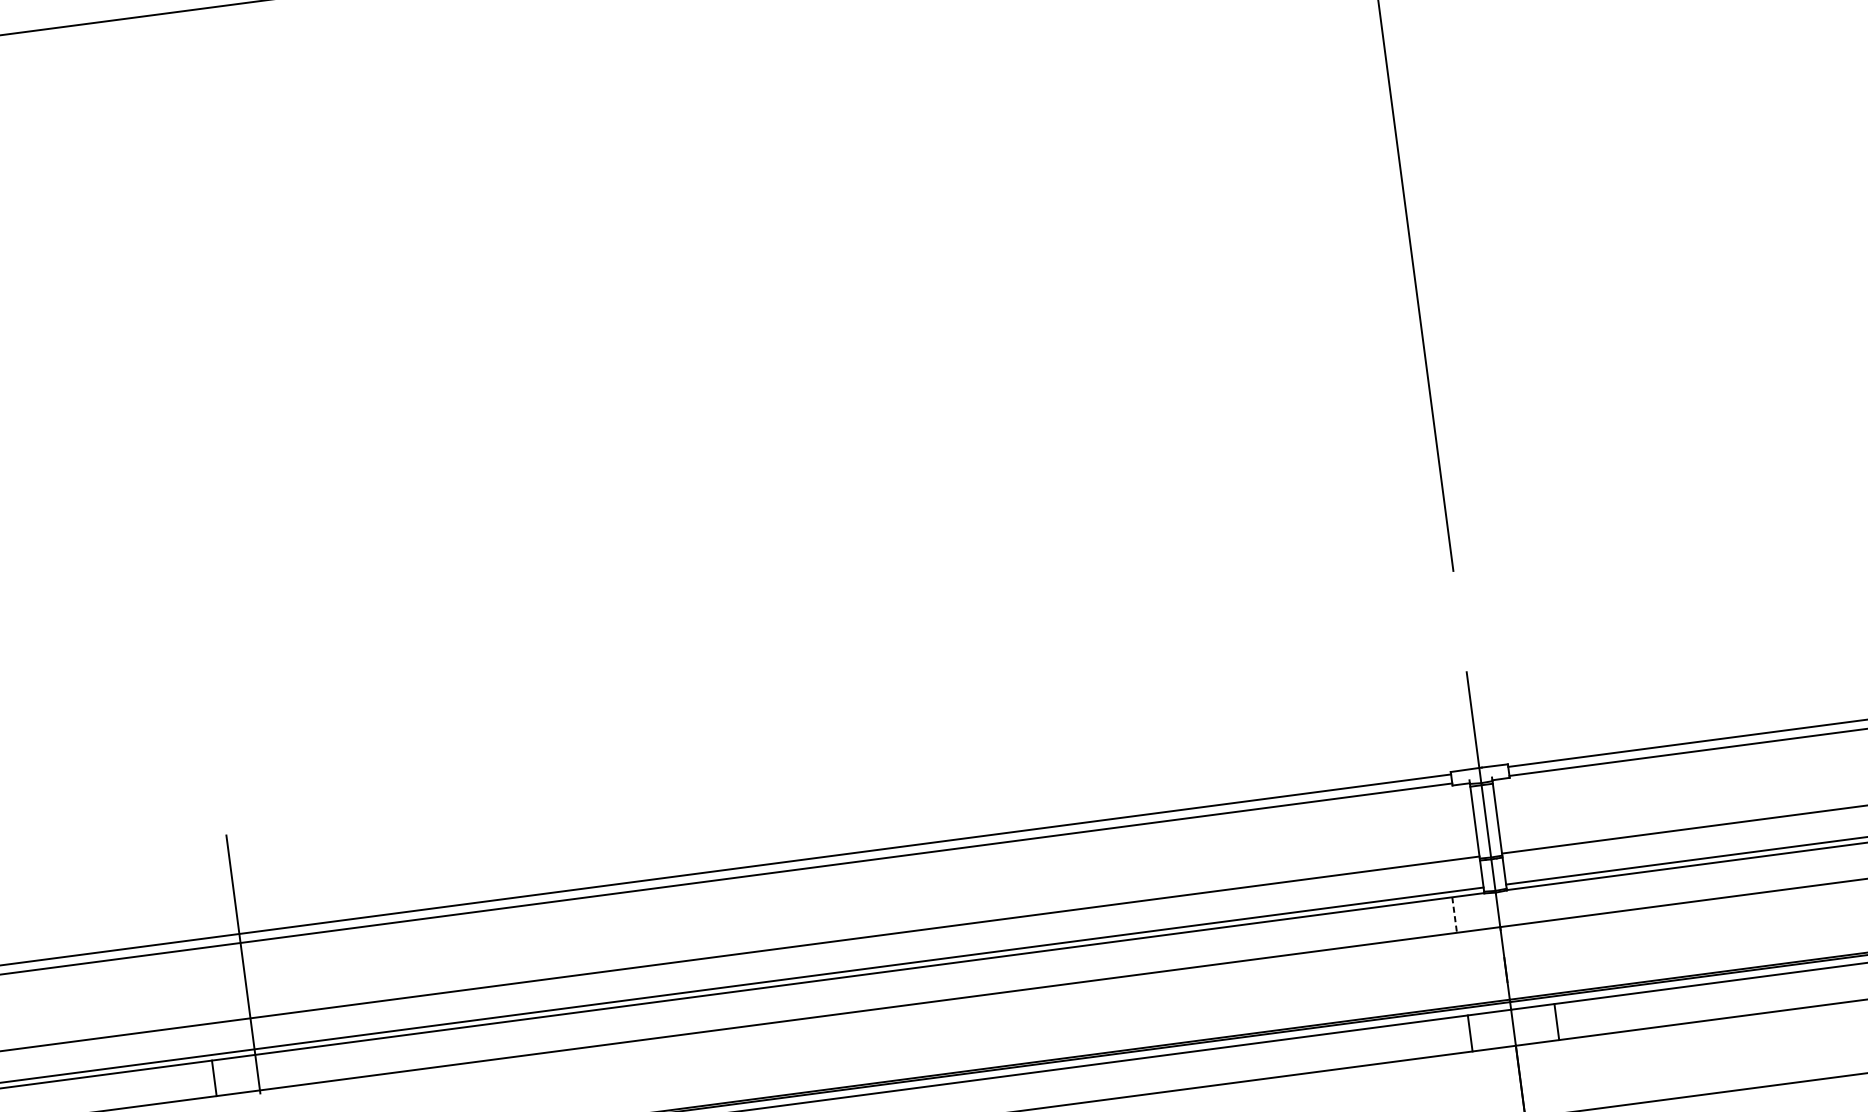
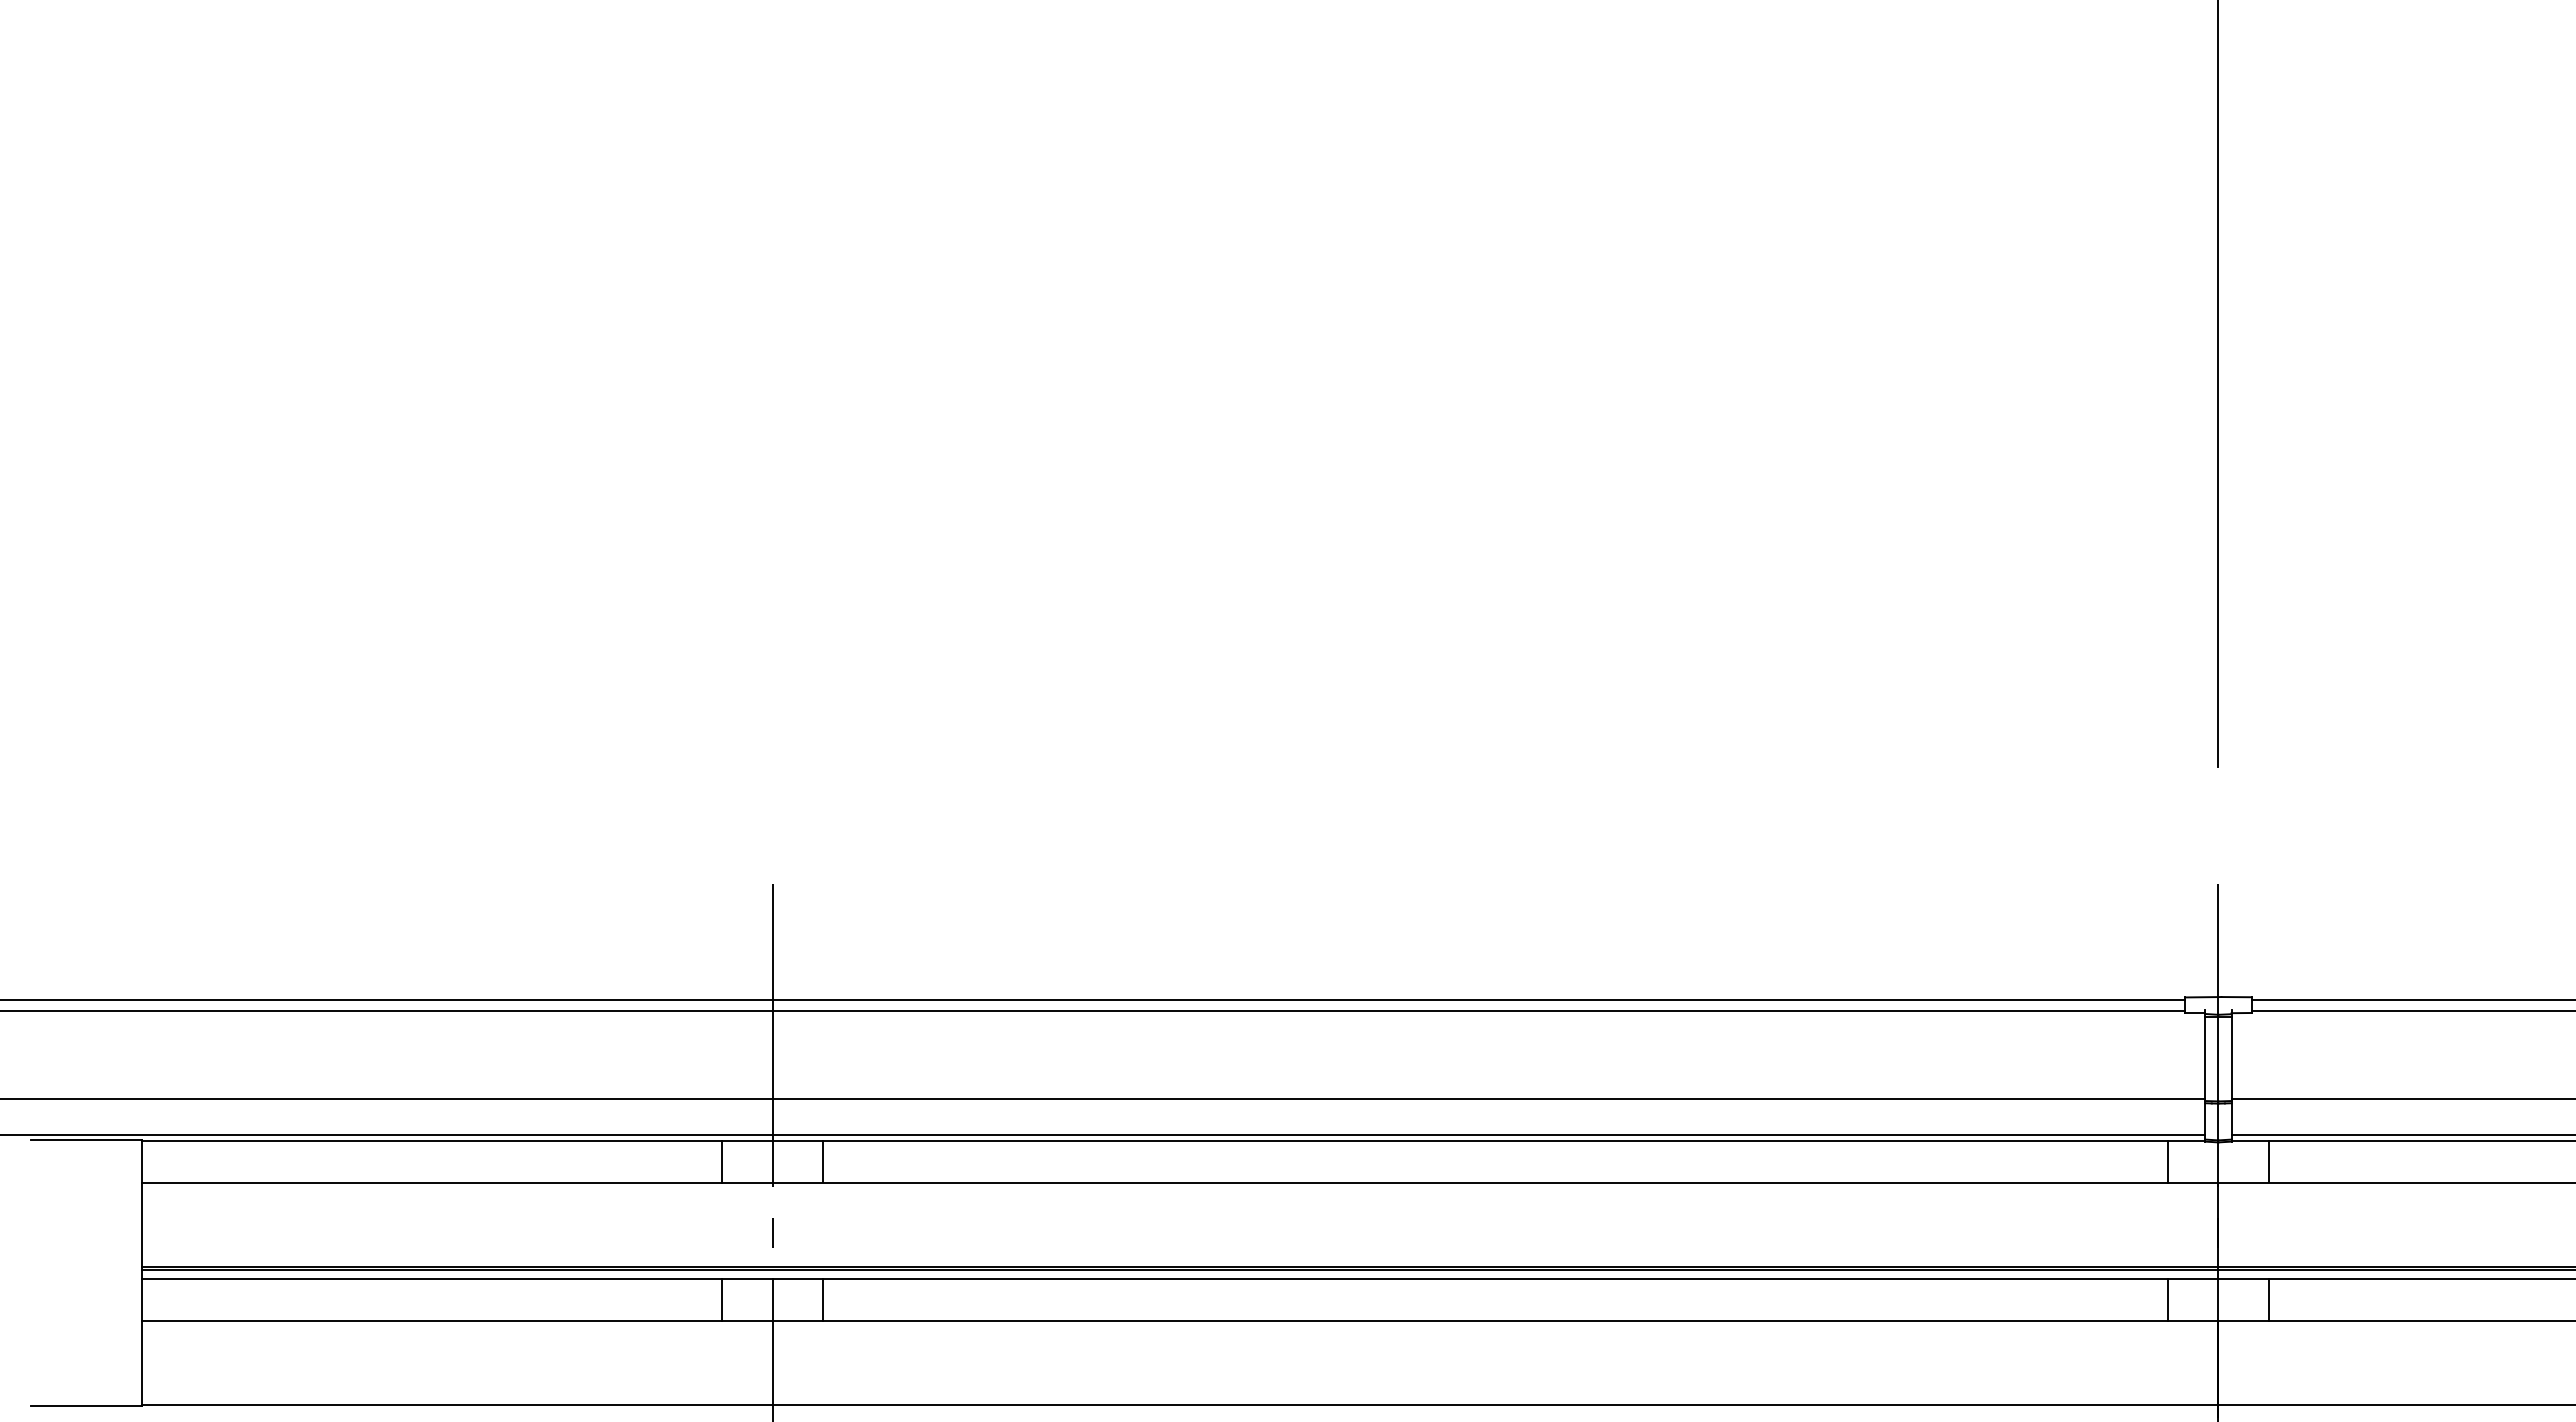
line: (1540, 903) -> (2268, 1161), added
line: (1454, 914) -> (2167, 1161), dashed -> solid
line: (301, 1066) -> (823, 1161), added

